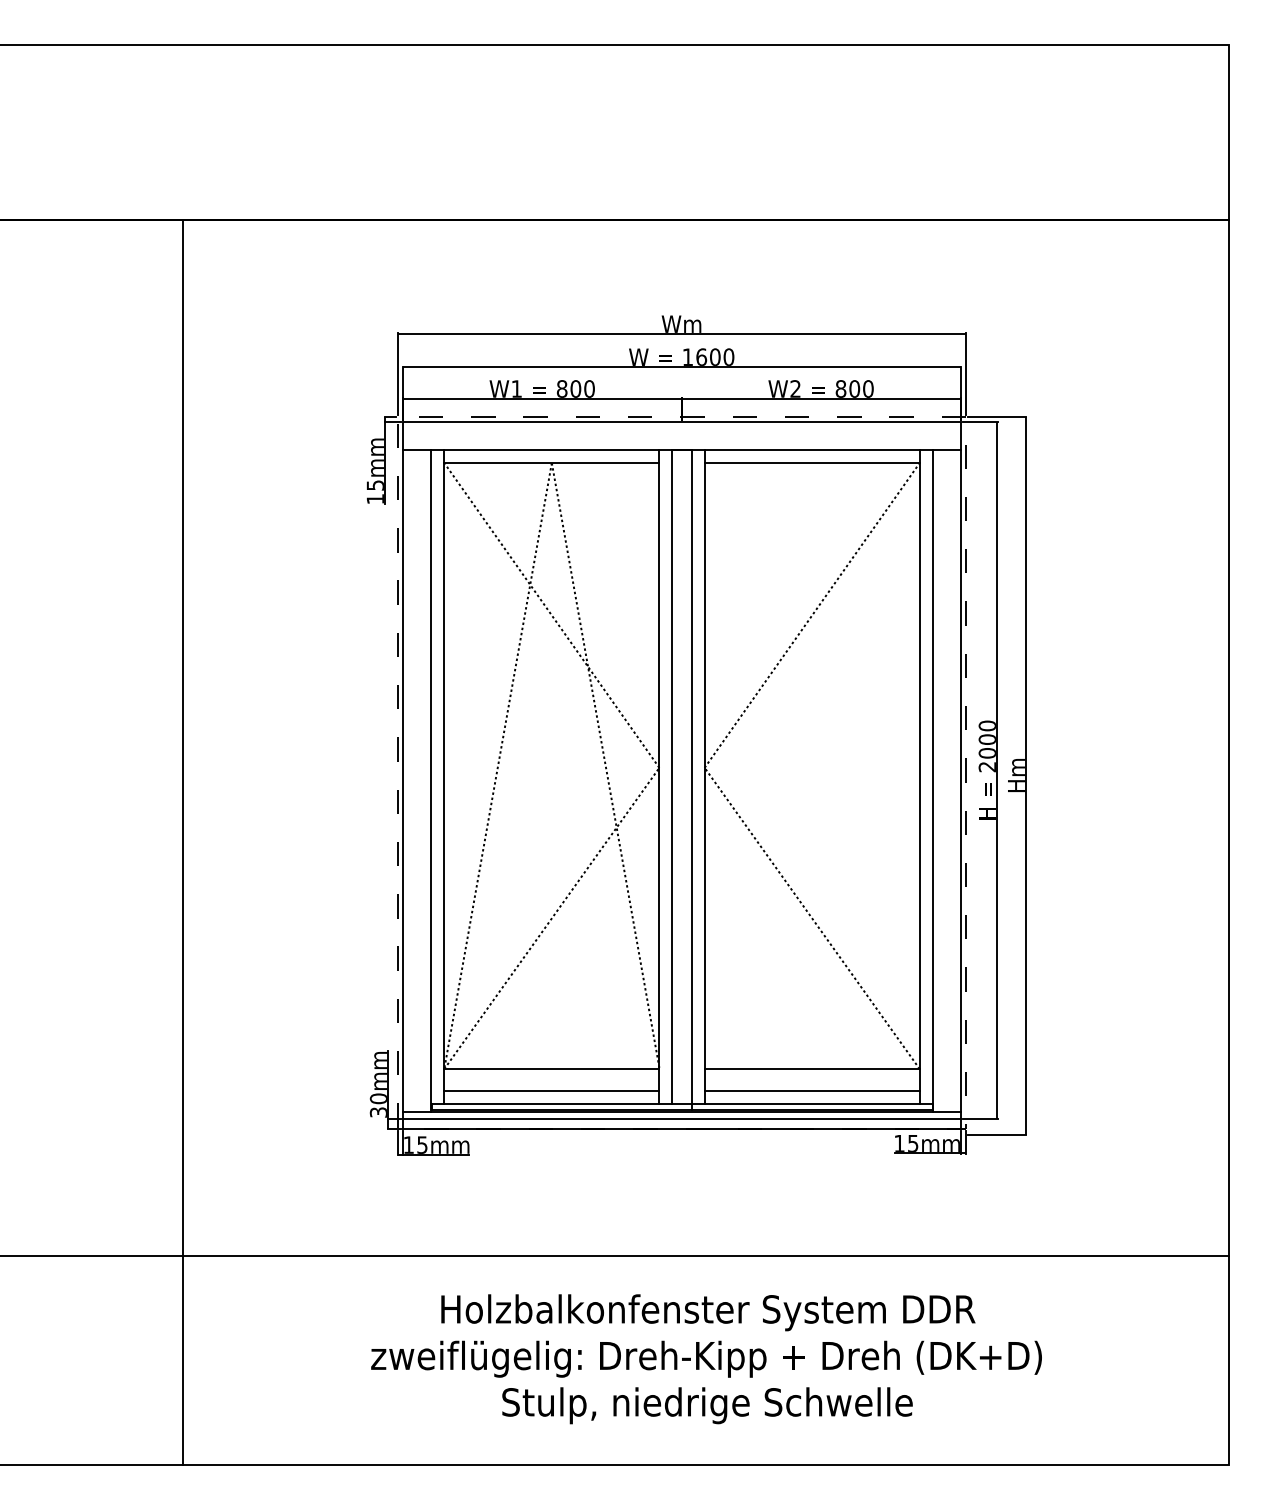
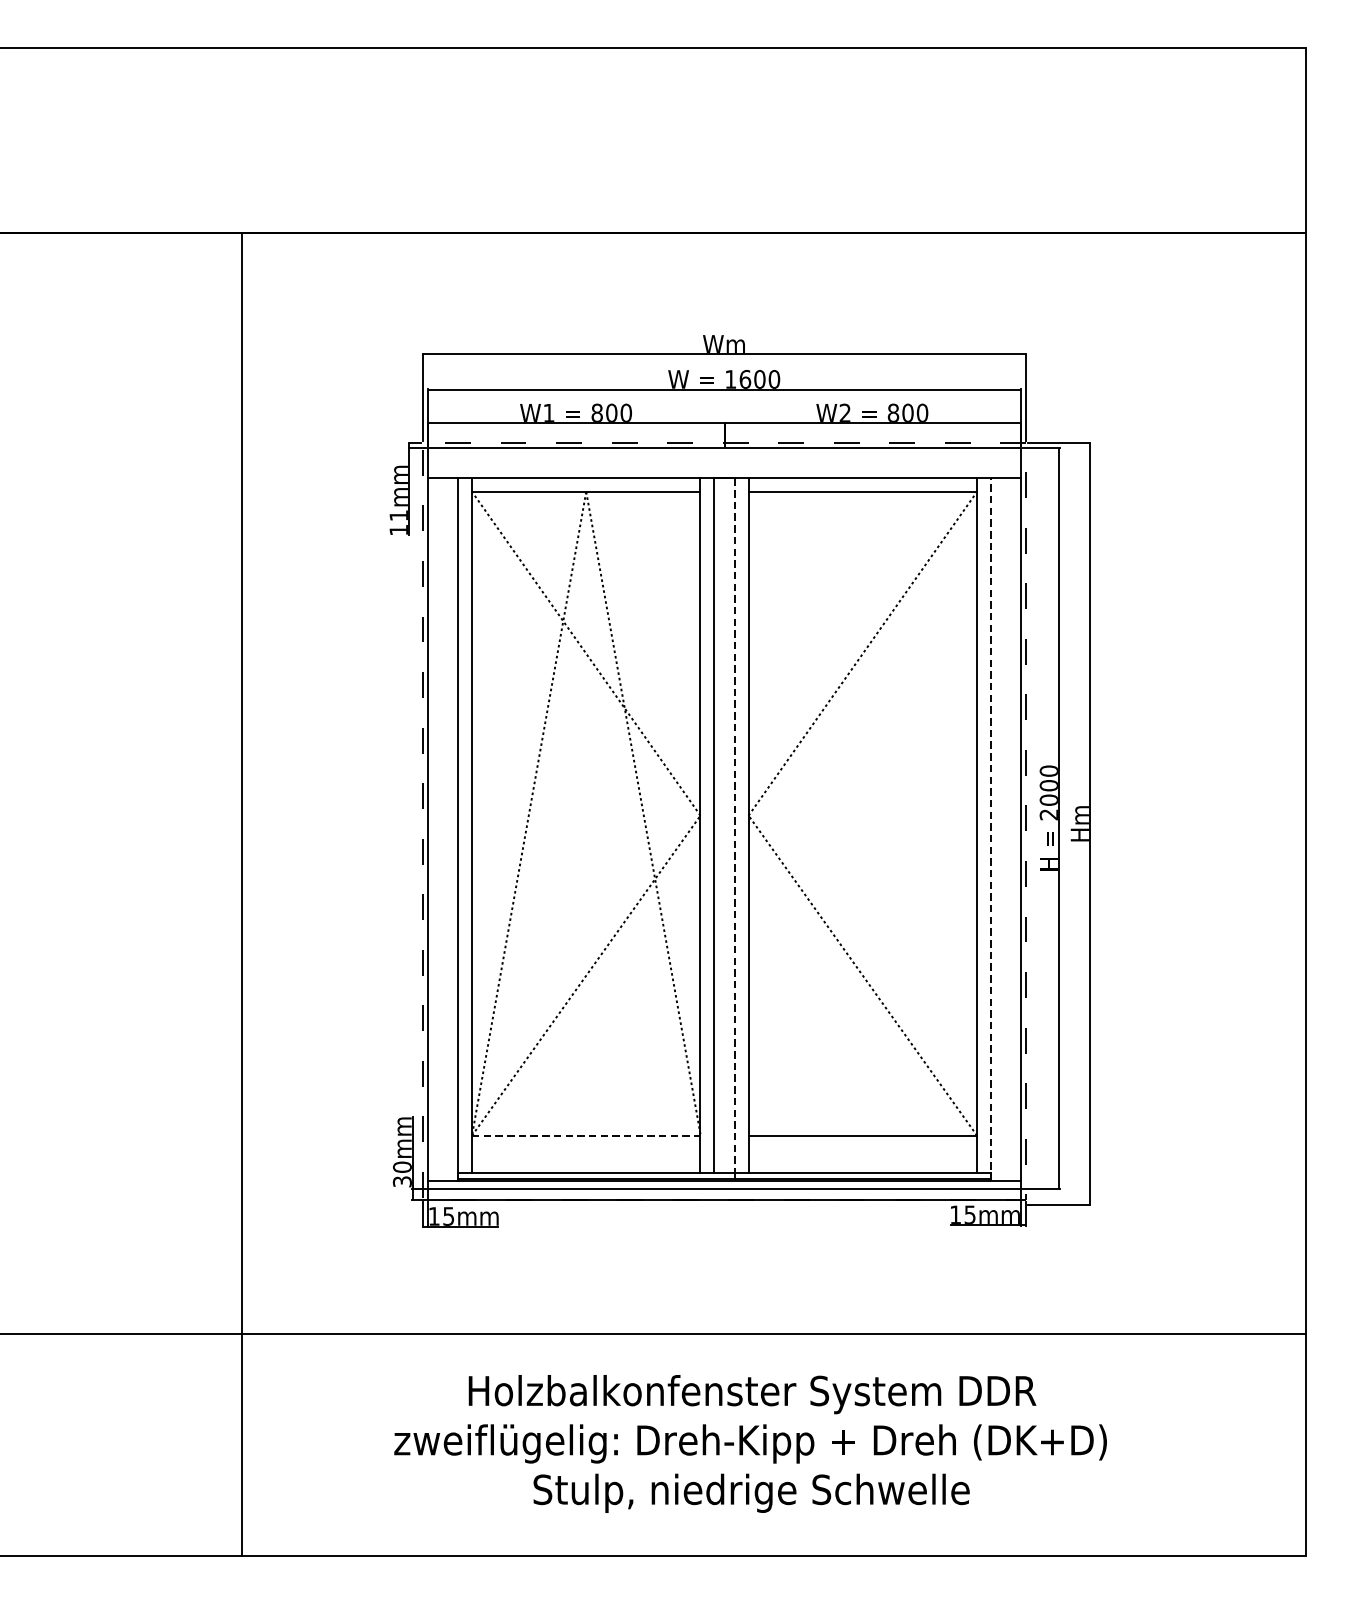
text: (374, 485) -> (397, 515), 15mm -> 11mm
line: (691, 777) -> (734, 825), solid -> dashed
line: (932, 781) -> (990, 830), solid -> dashed
line: (183, 841) -> (241, 893), moved
line: (551, 1069) -> (585, 1136), solid -> dashed
line: (551, 1090) -> (585, 1158), removed
line: (811, 1090) -> (862, 1158), removed

